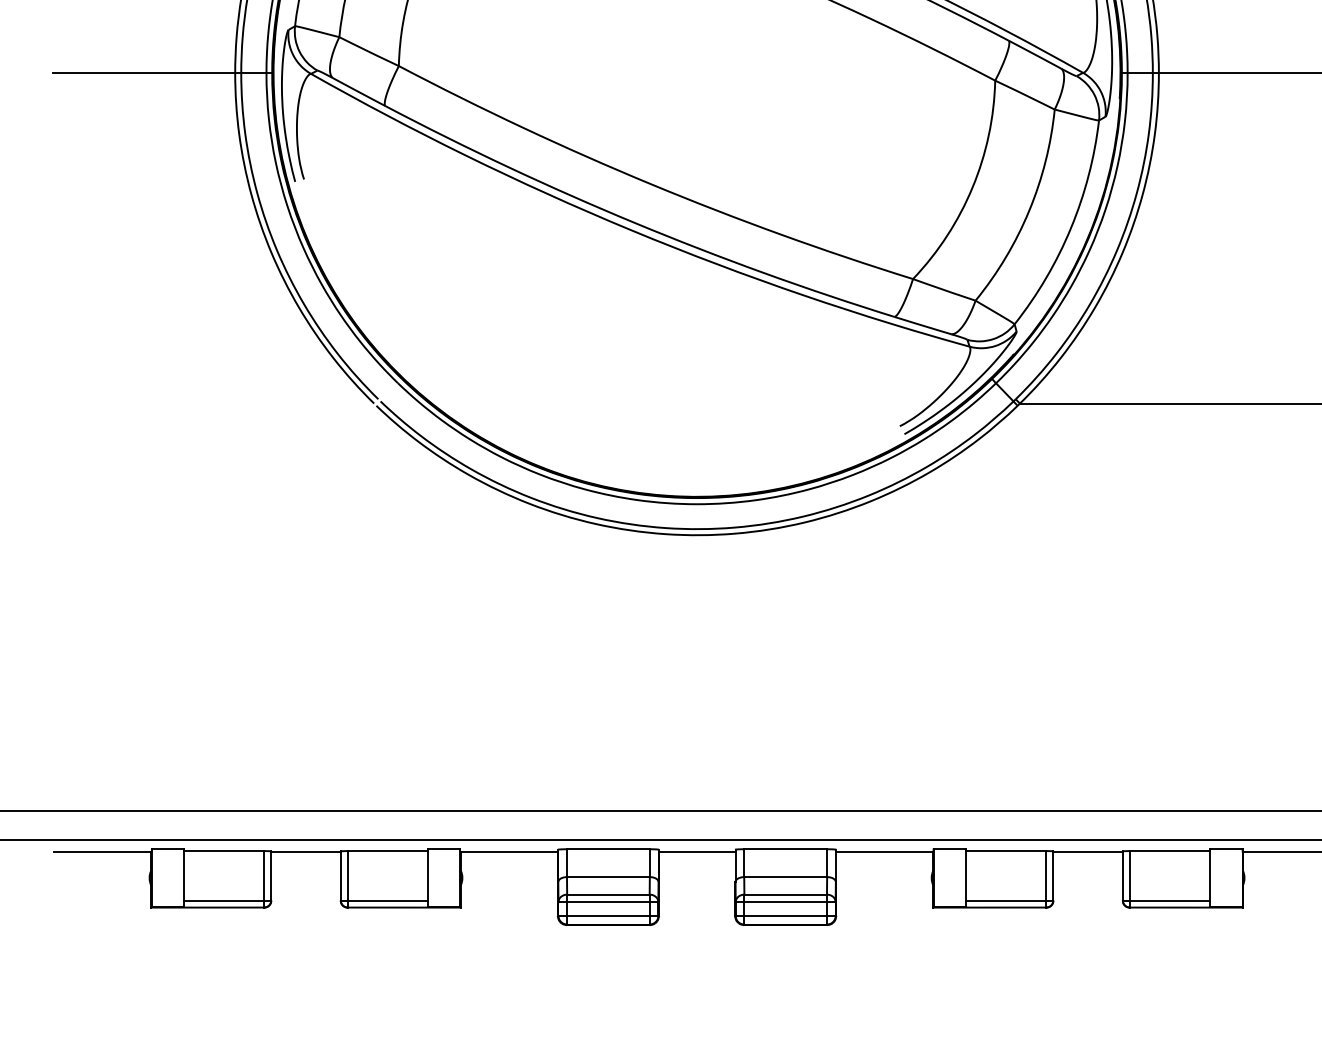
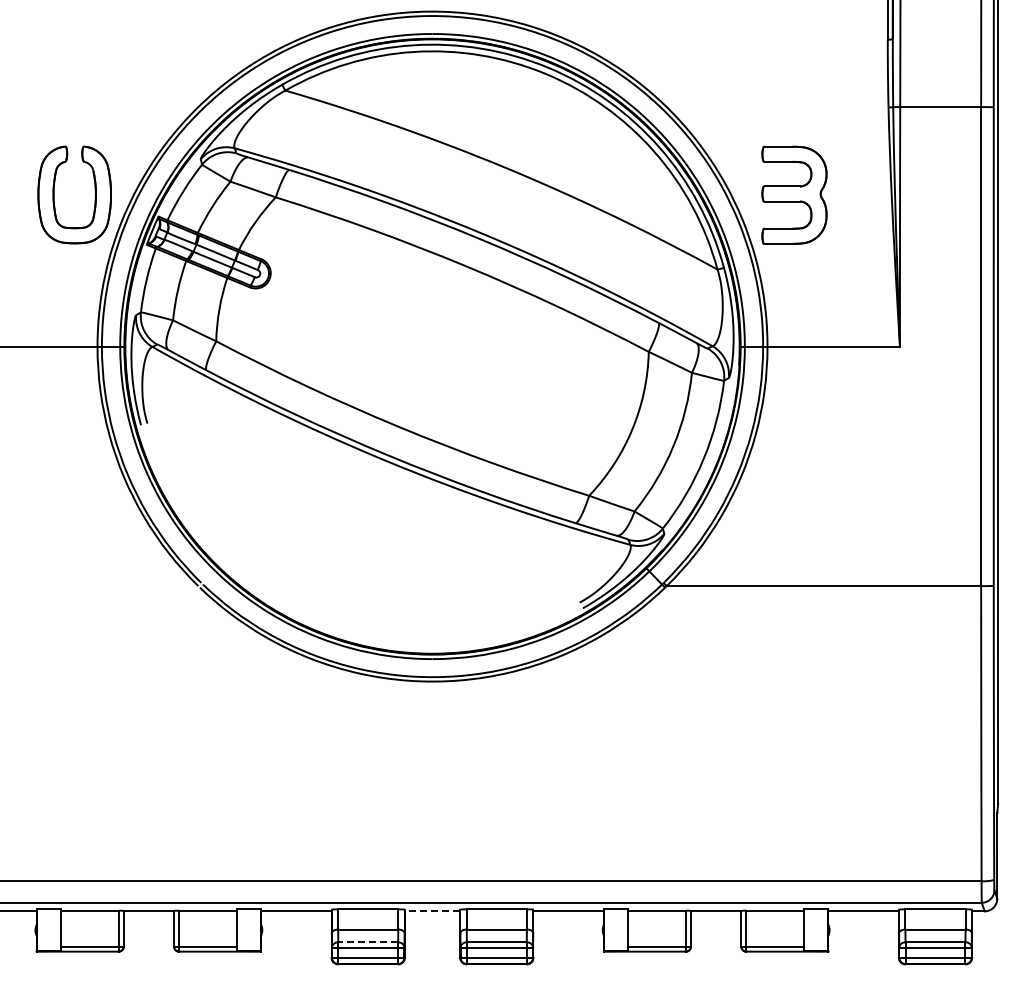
line: (697, 852) -> (432, 911), solid -> dashed
line: (608, 894) -> (368, 942), solid -> dashed

